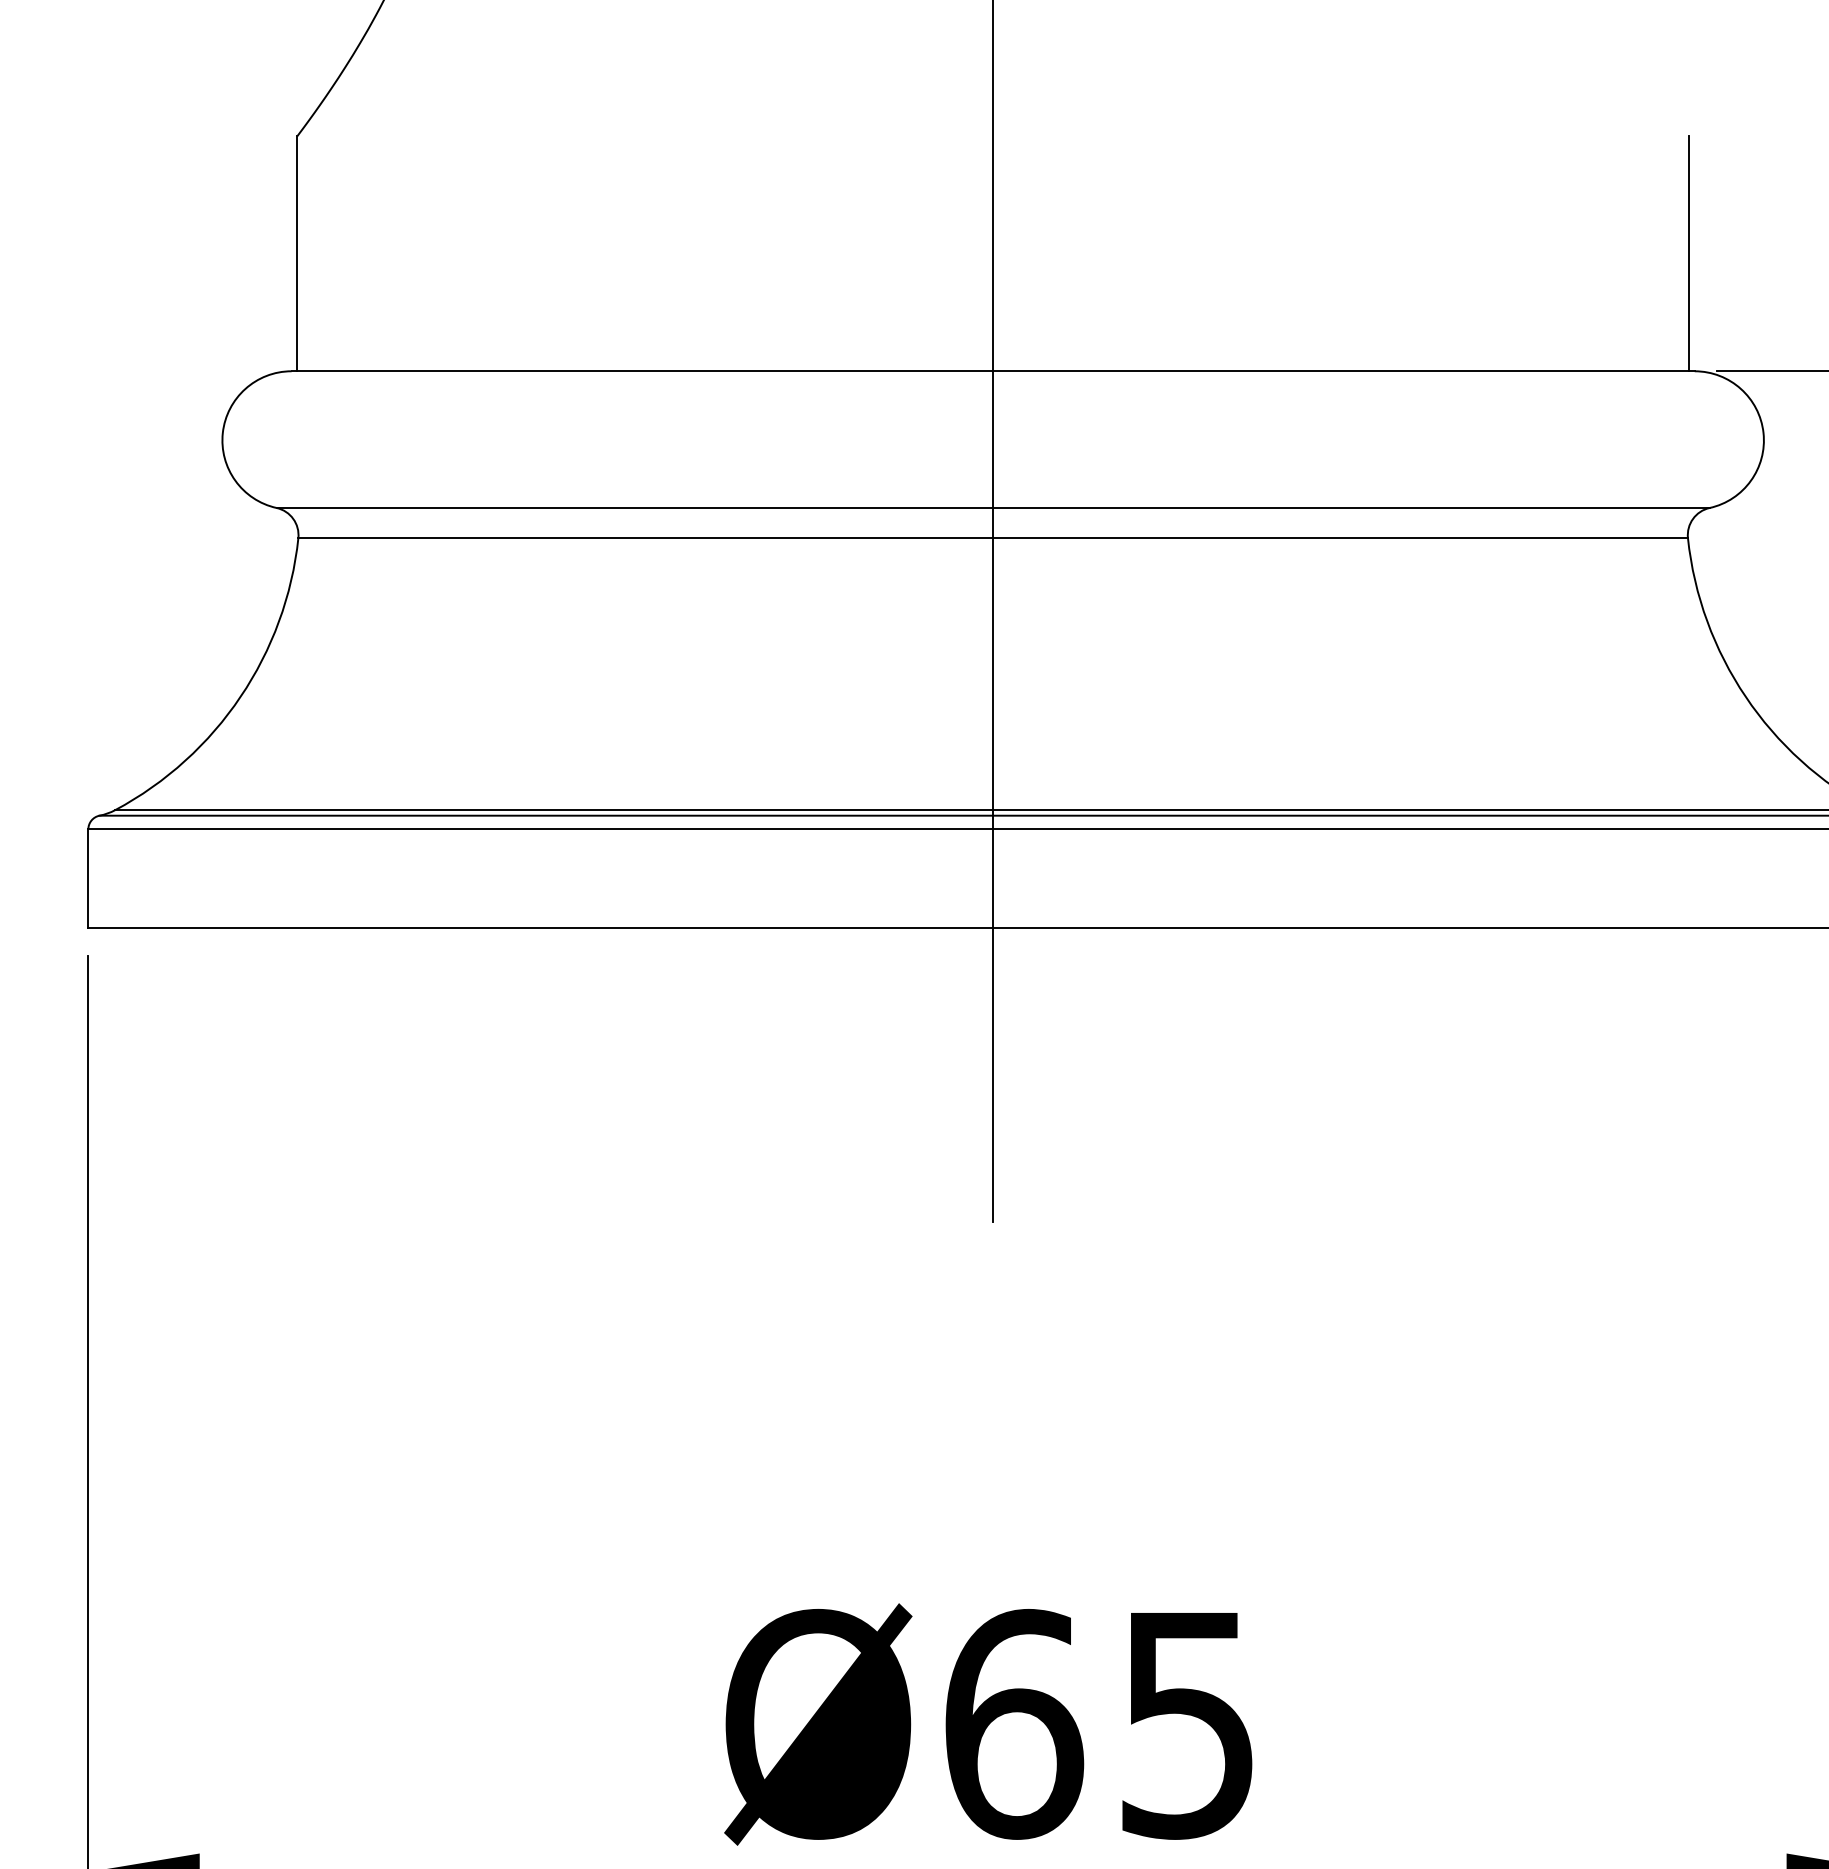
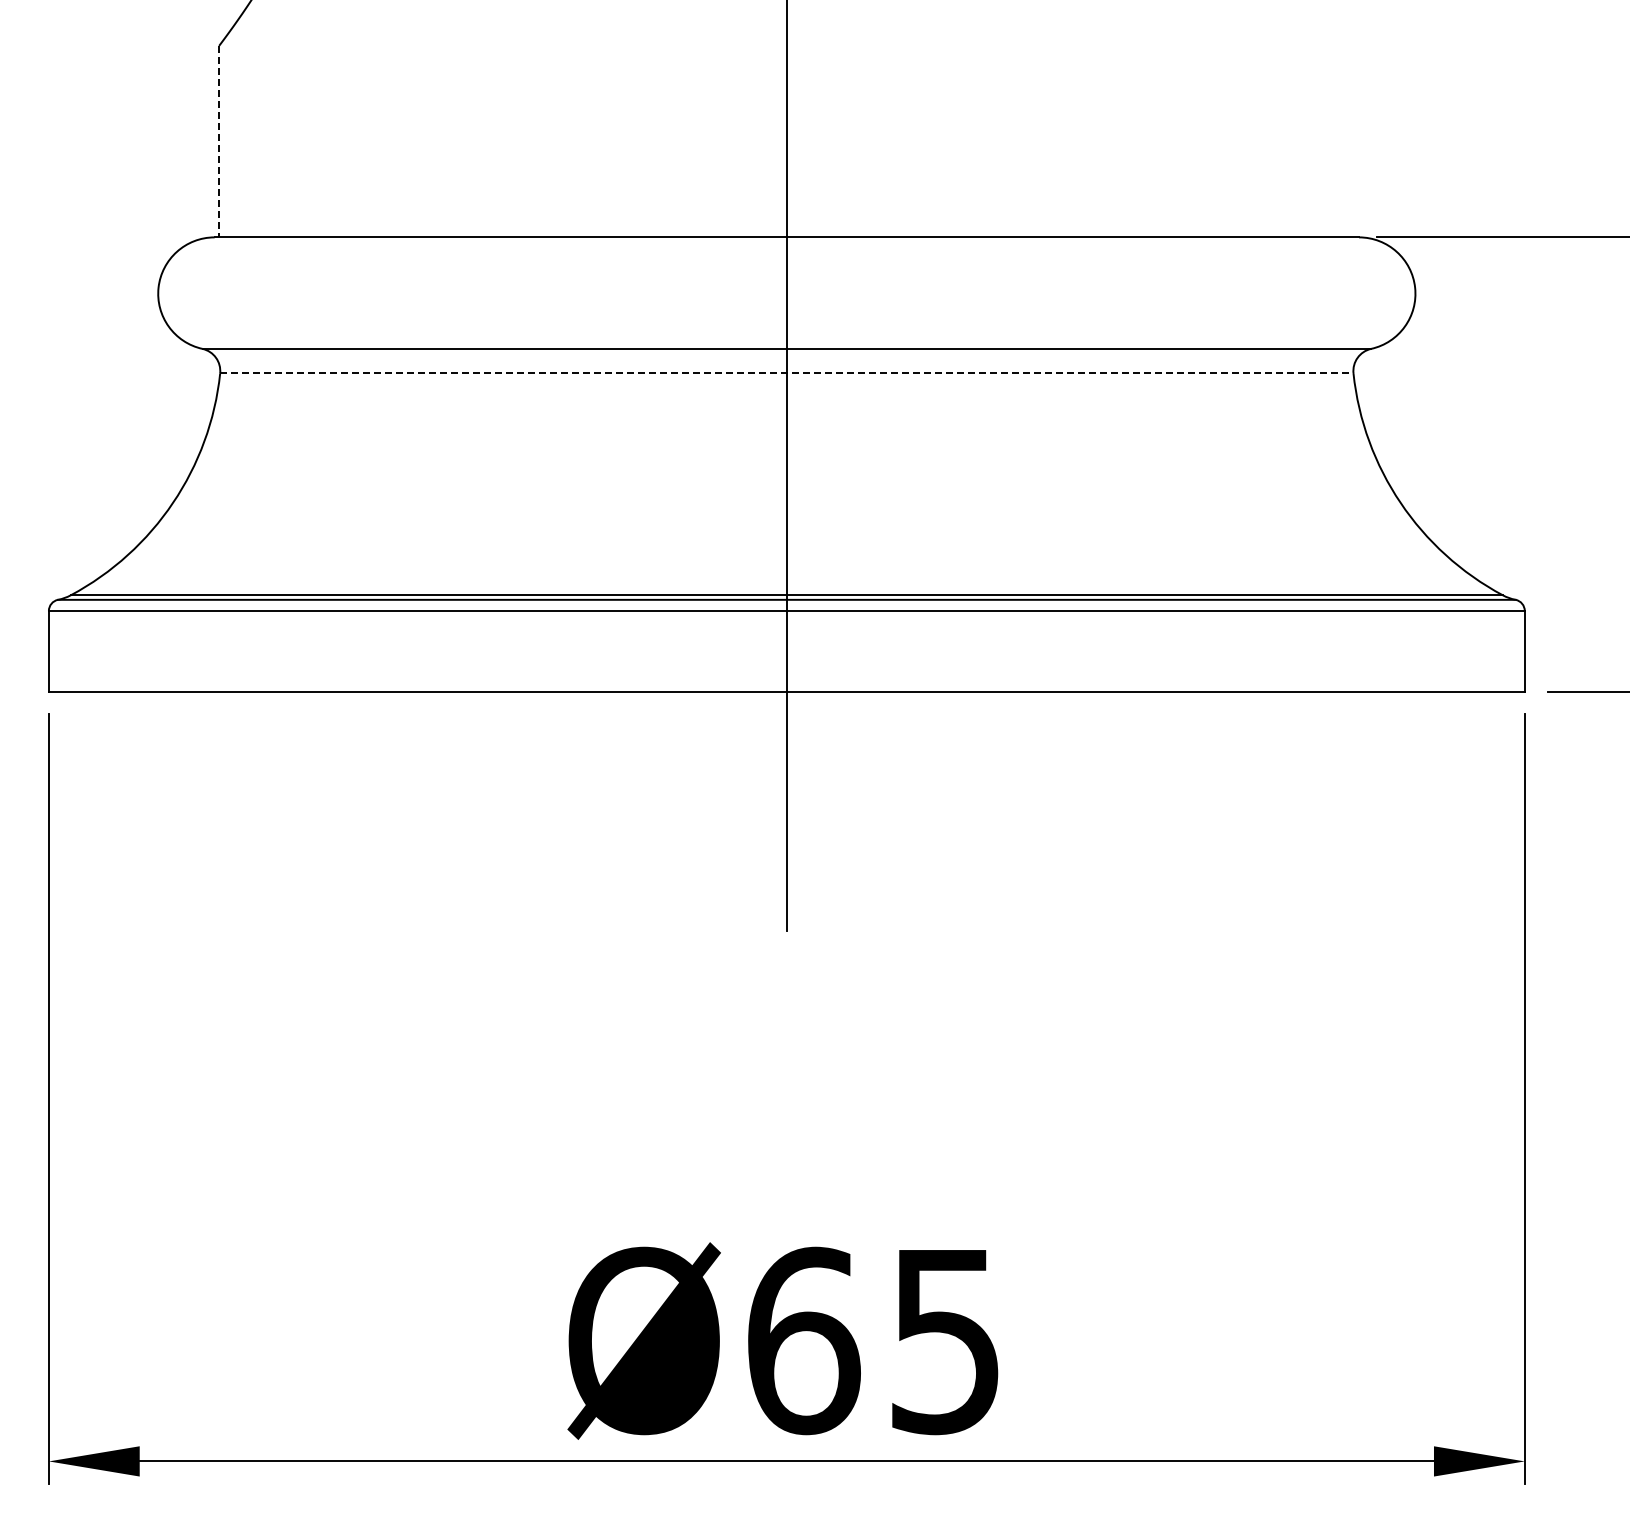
line: (297, 253) -> (219, 141), solid -> dashed
line: (1689, 253) -> (1354, 141), removed
line: (992, 538) -> (786, 373), solid -> dashed

